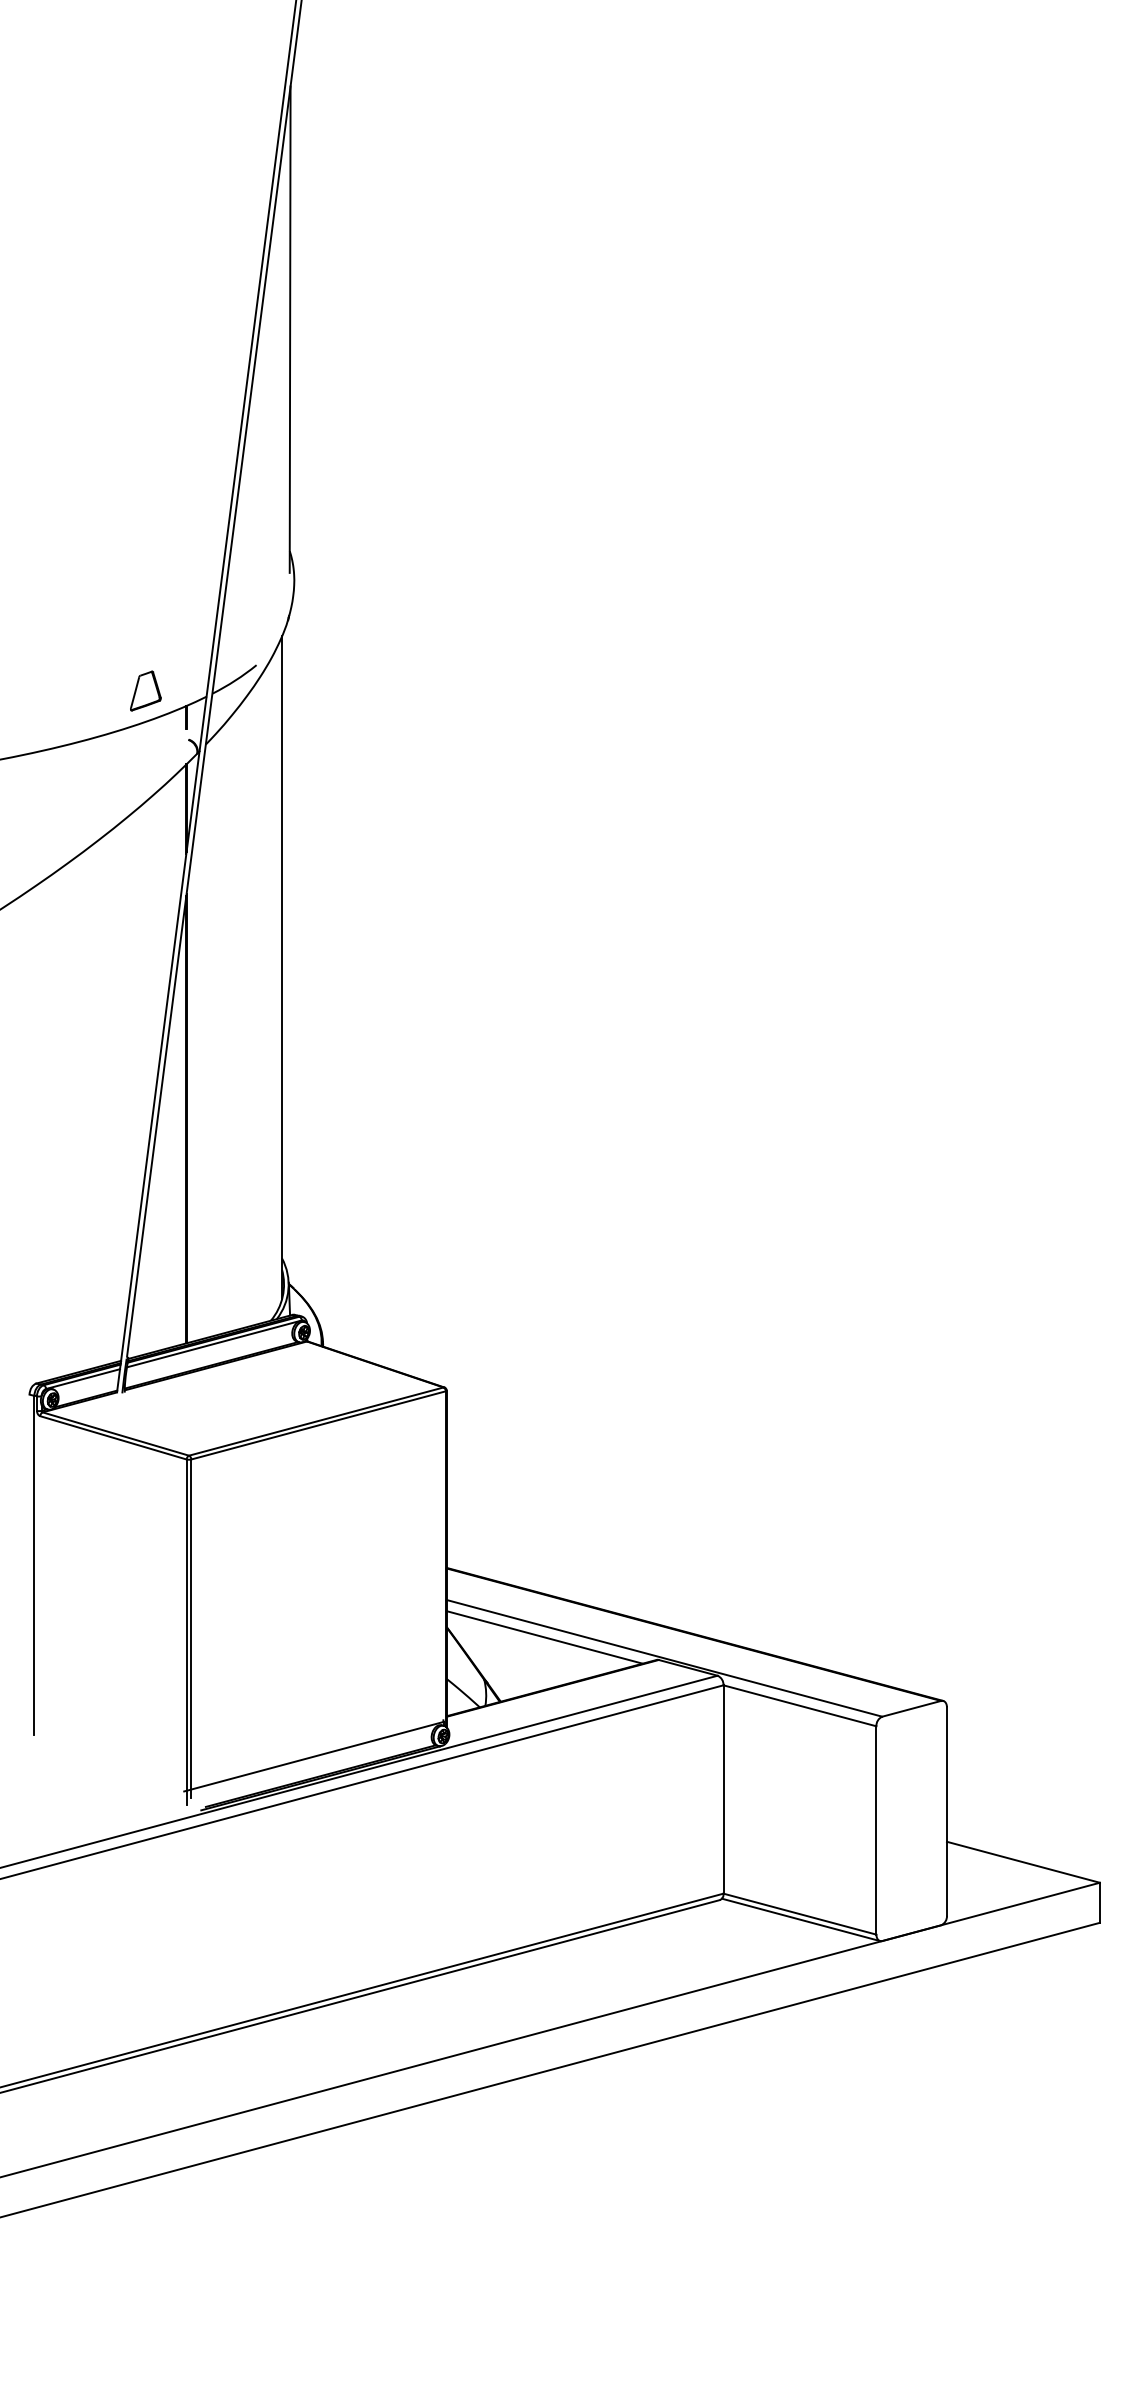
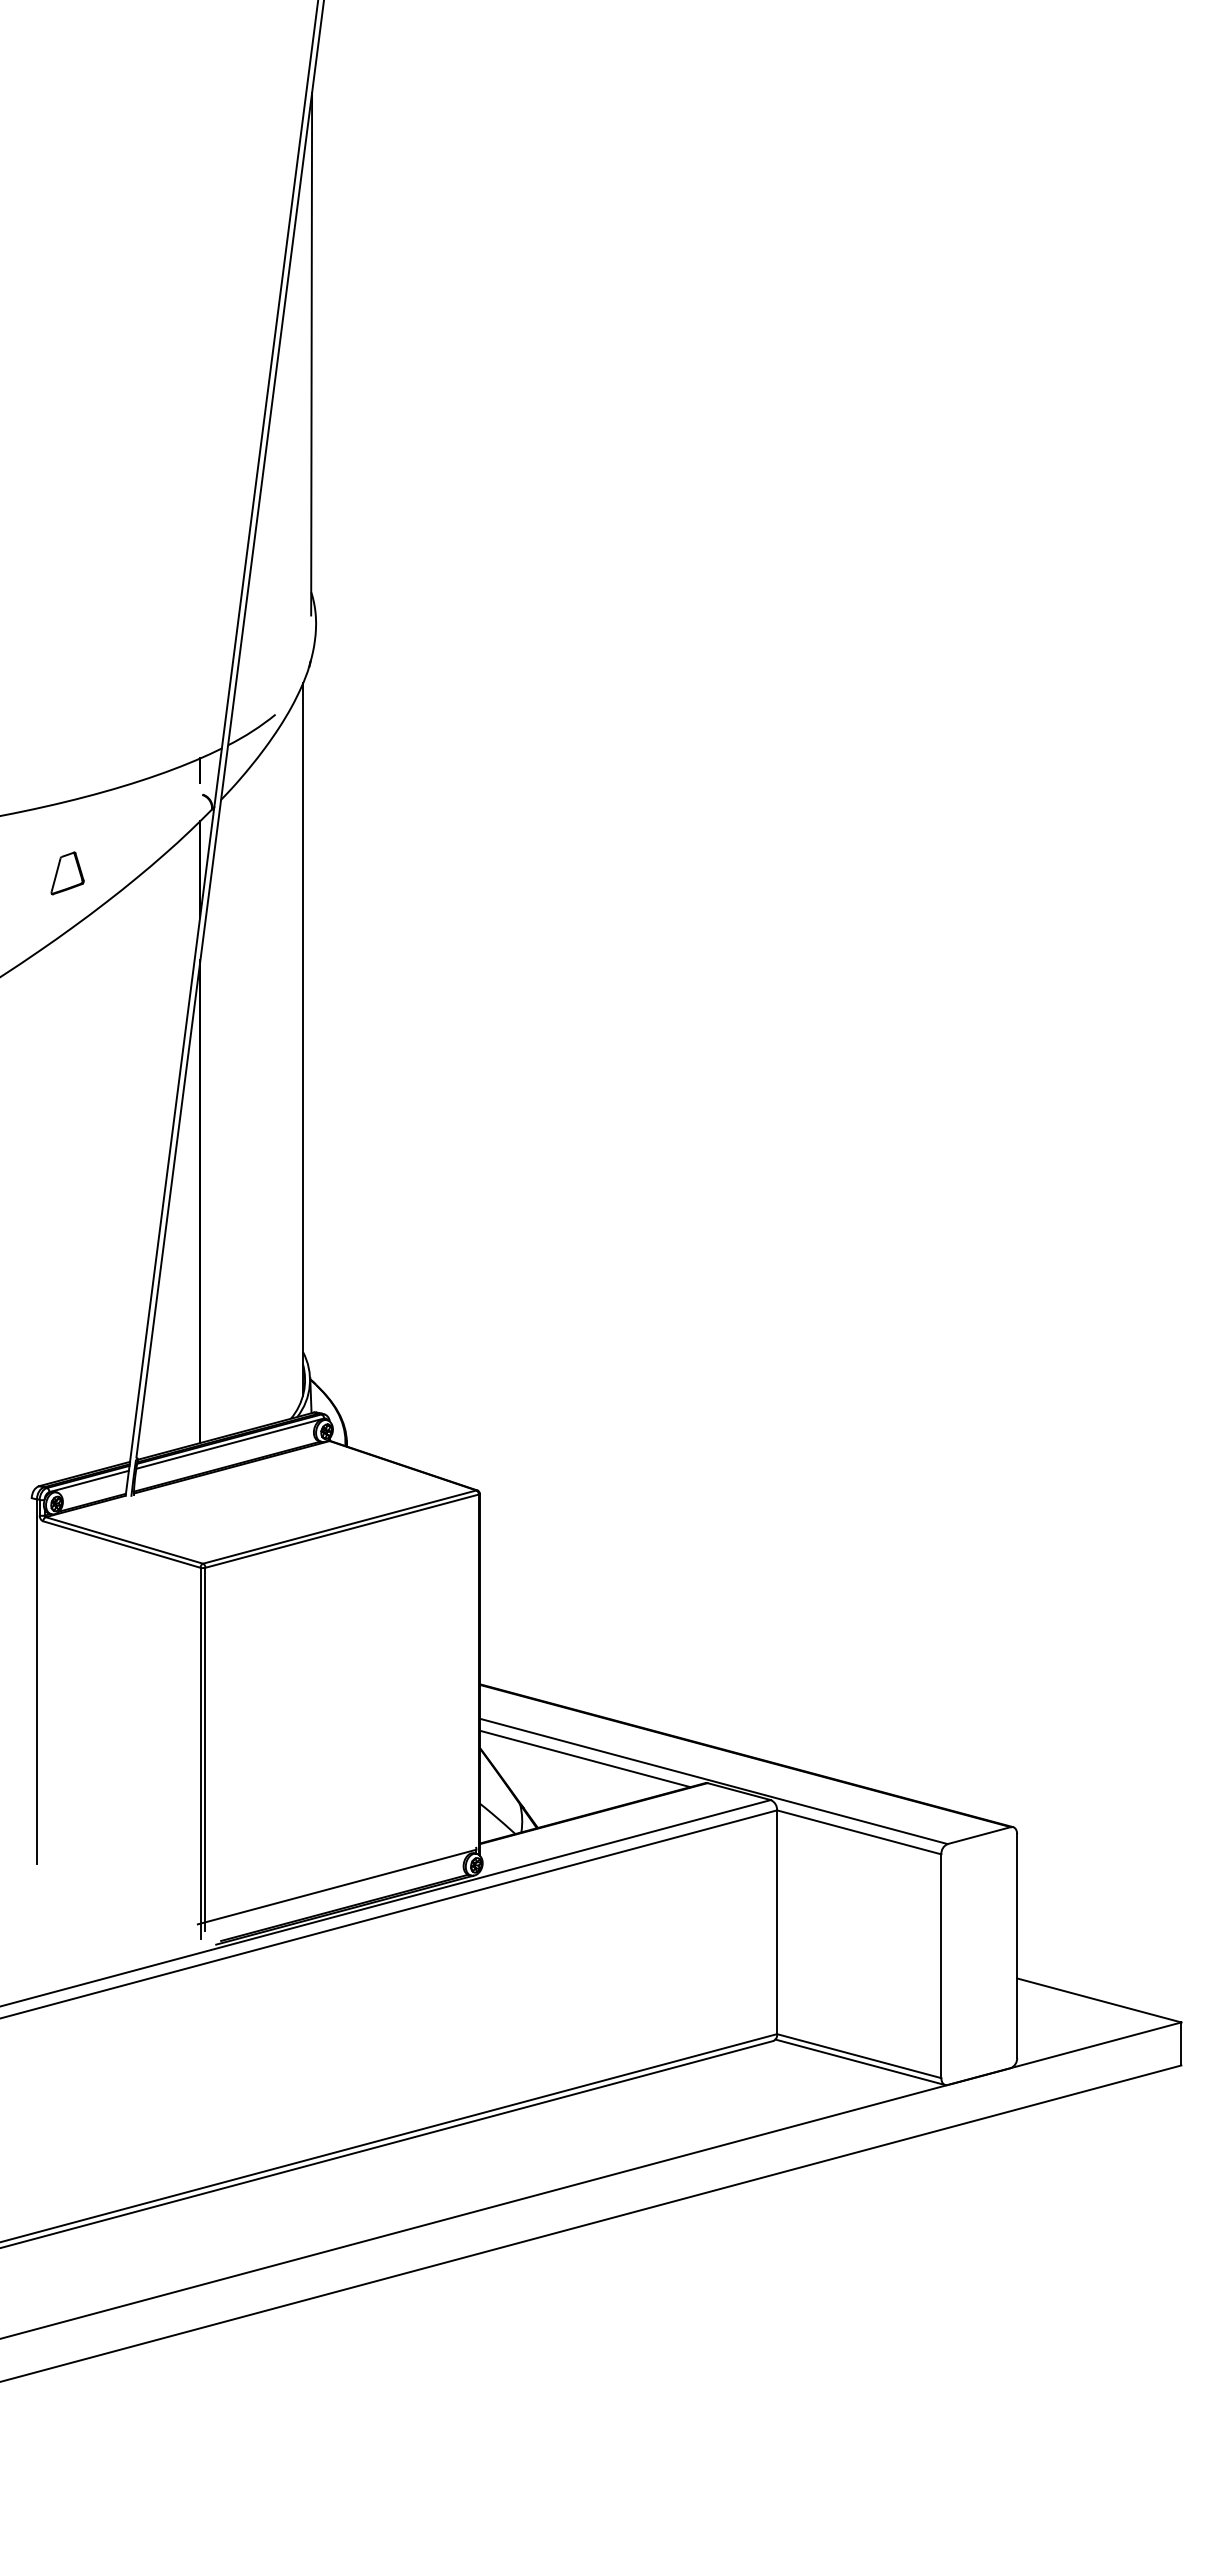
part: (145, 691) -> (67, 873), moved

